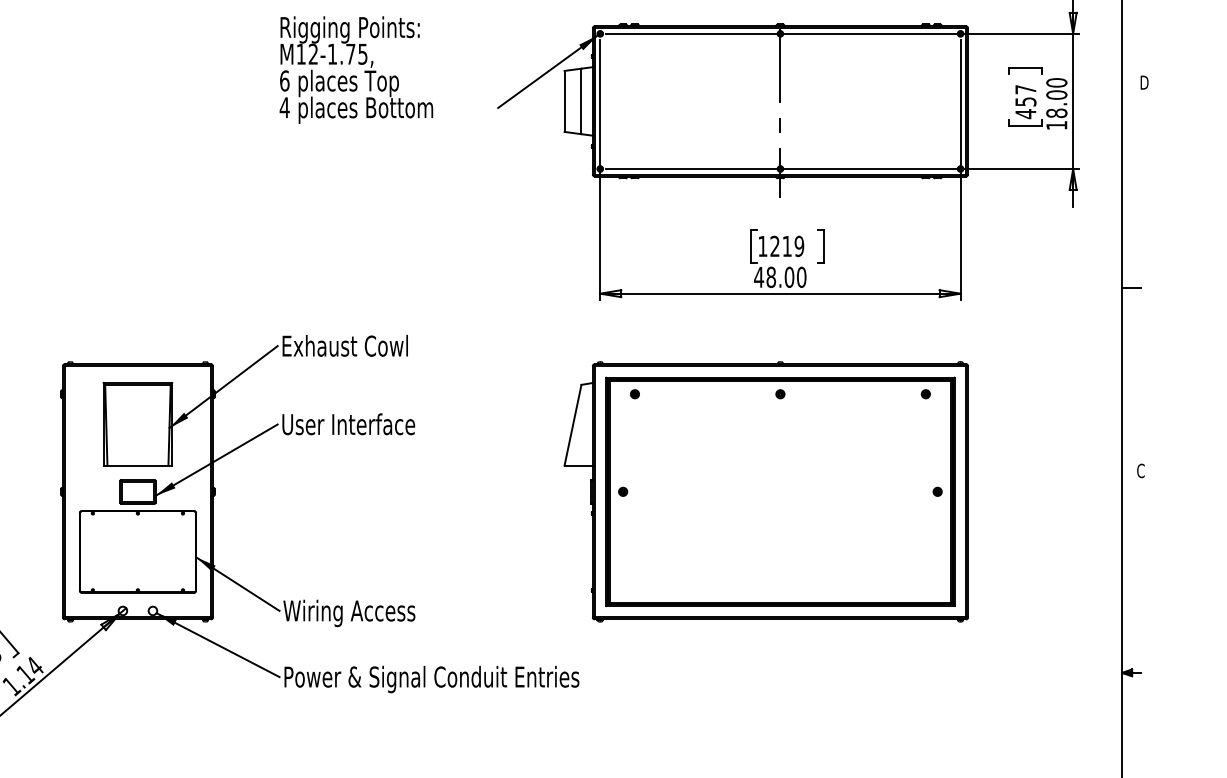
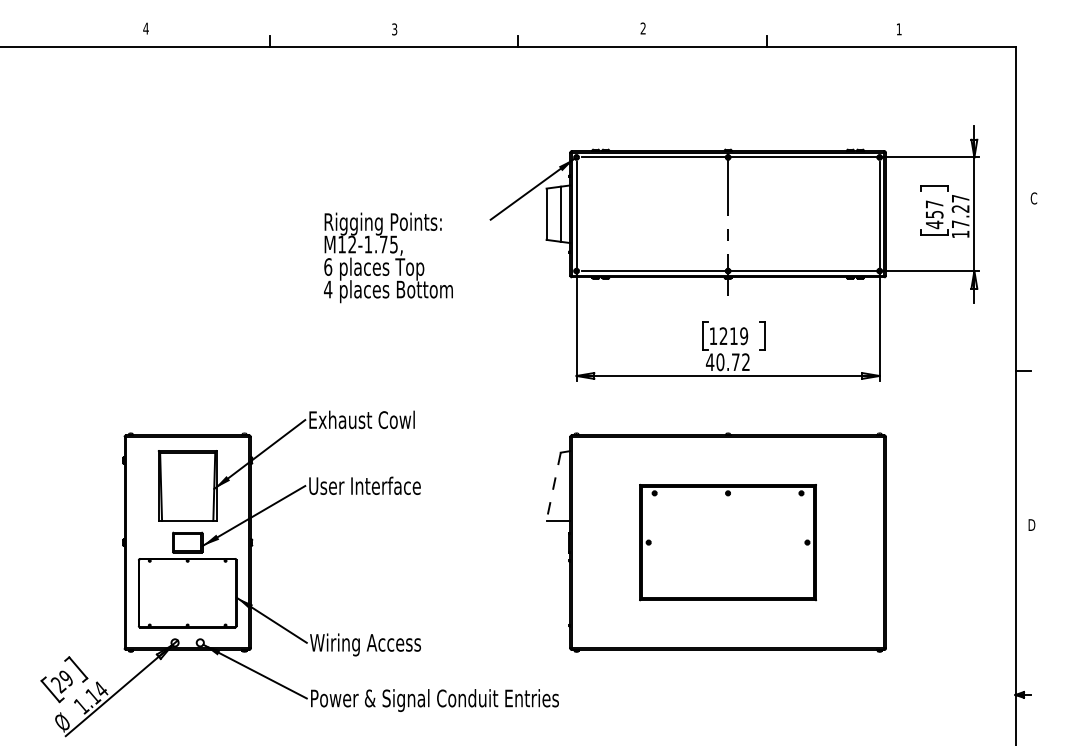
text: (356, 69) -> (388, 257), moved
text: (1143, 82) -> (1033, 198), D -> C
text: (1056, 98) -> (960, 211), 18.00 -> 17.27
text: (786, 277) -> (733, 362), 48.00 -> 40.72
line: (572, 425) -> (553, 486), solid -> dashed
text: (1141, 471) -> (1031, 525), C -> D
part: (779, 491) -> (727, 542), size x0.6

